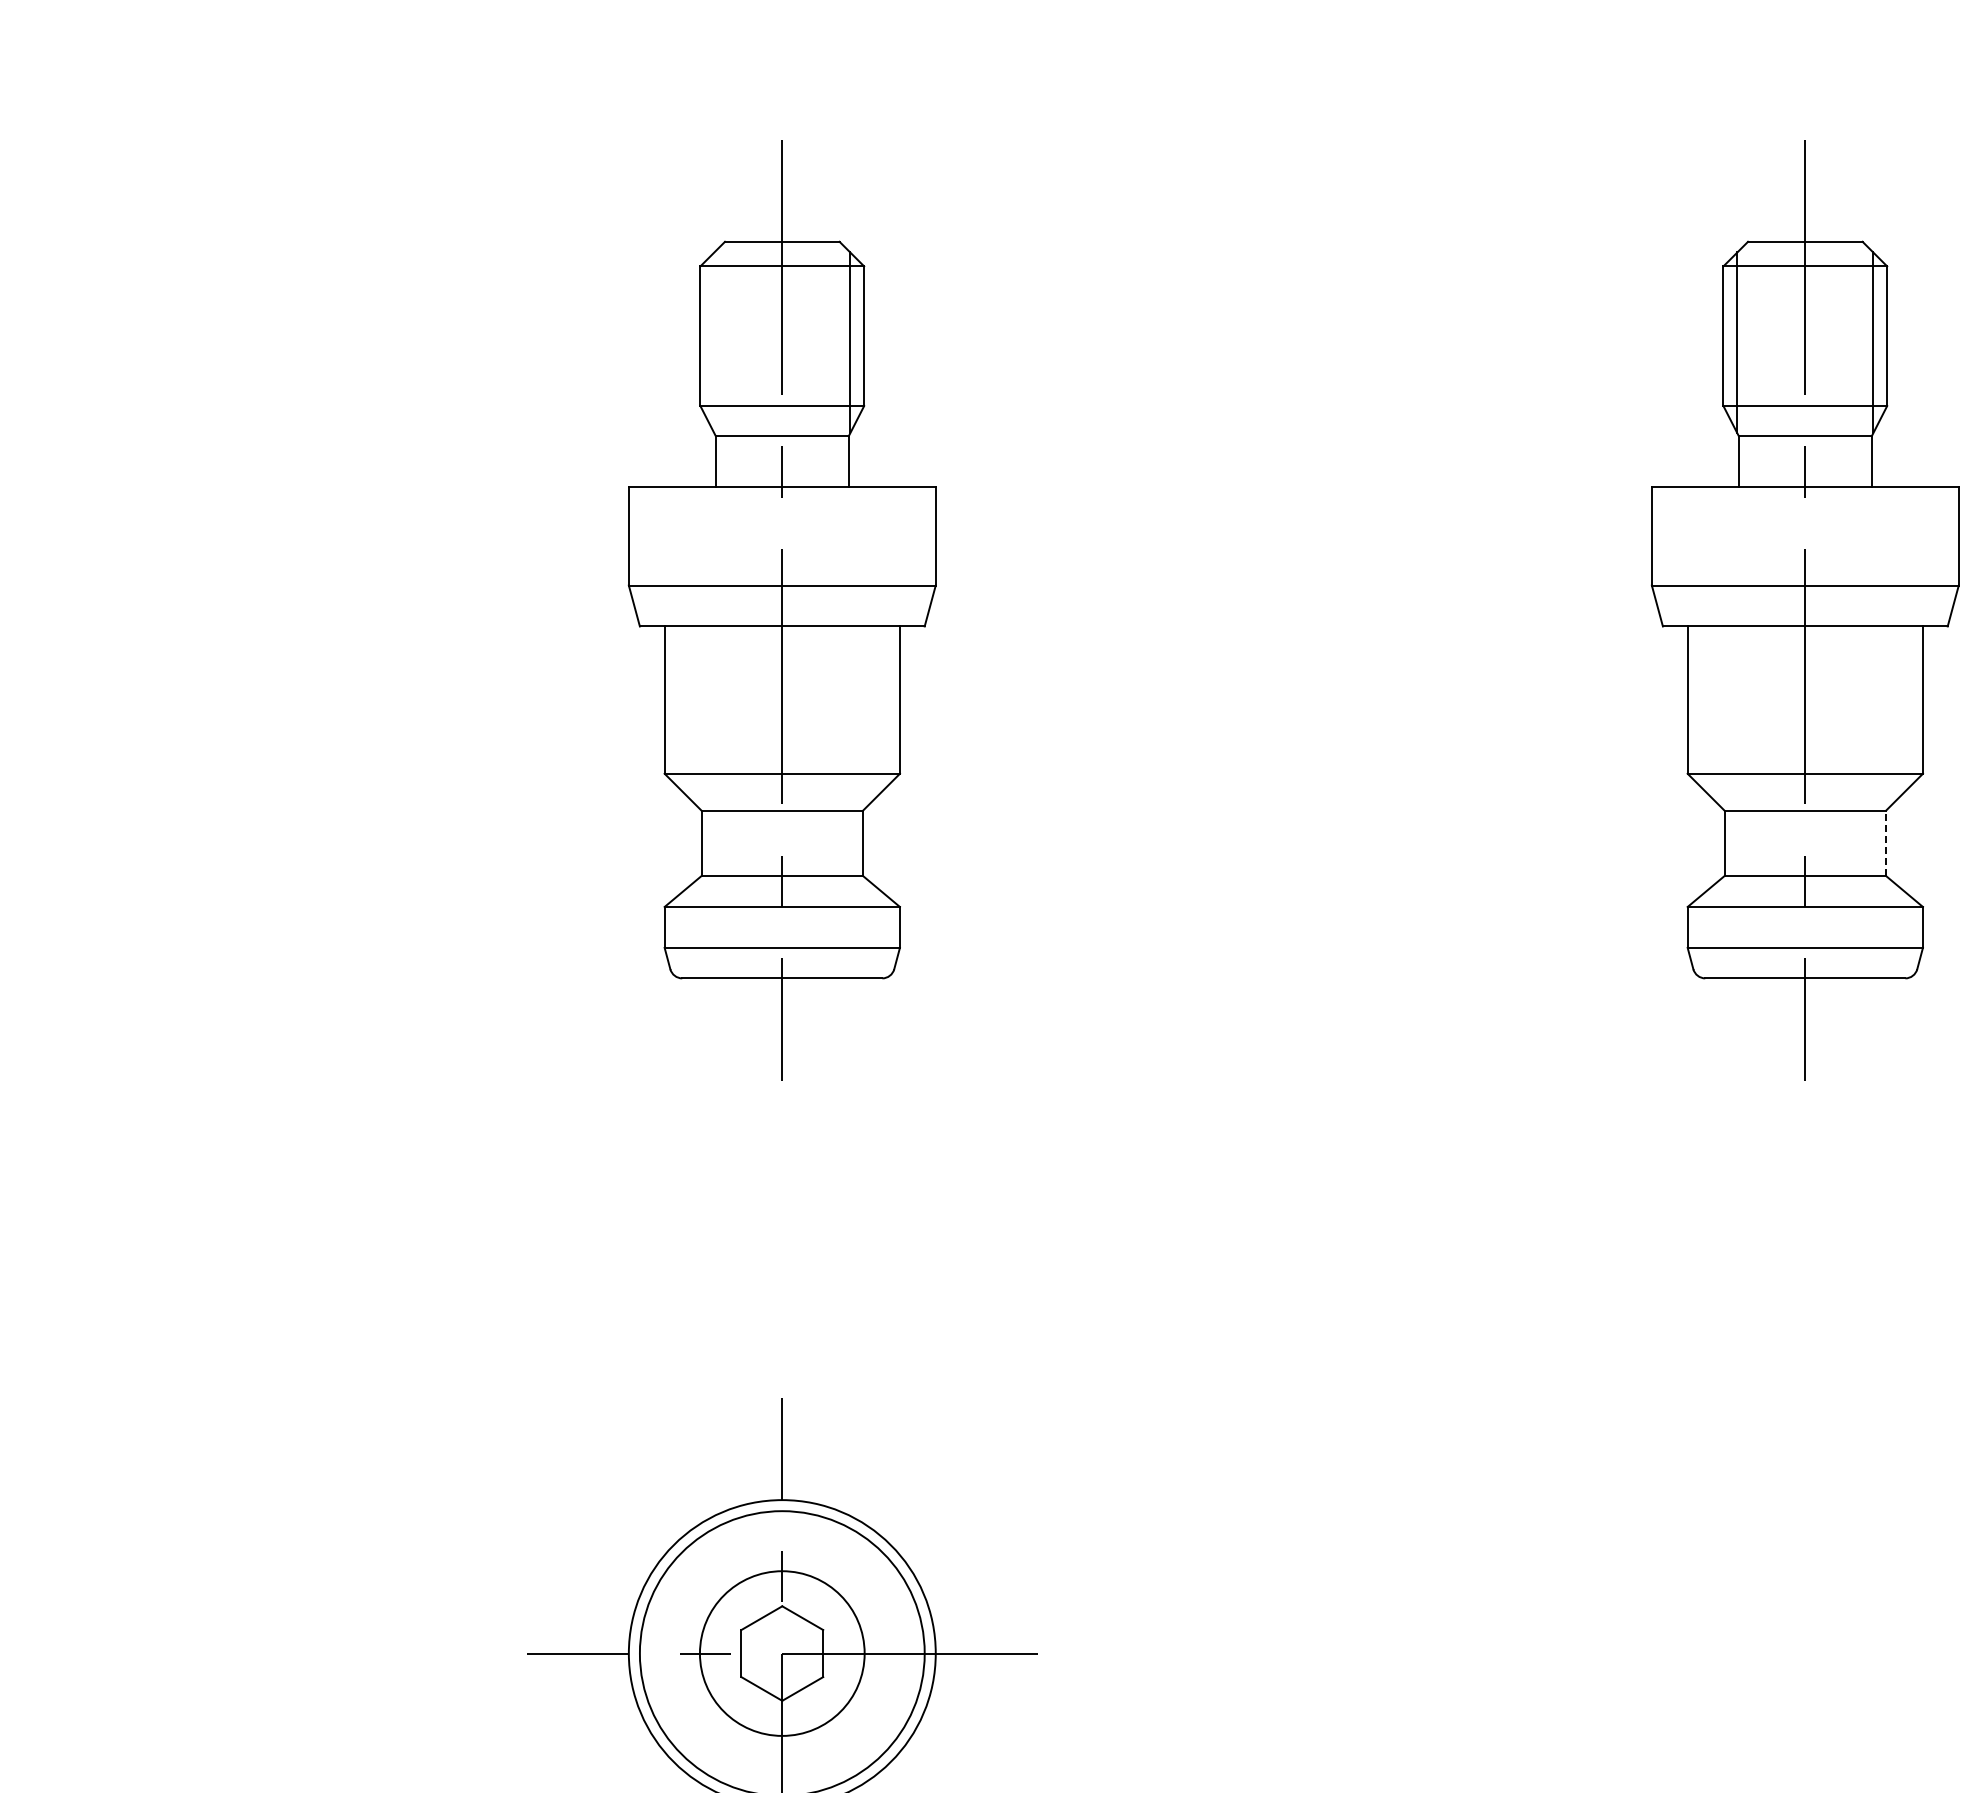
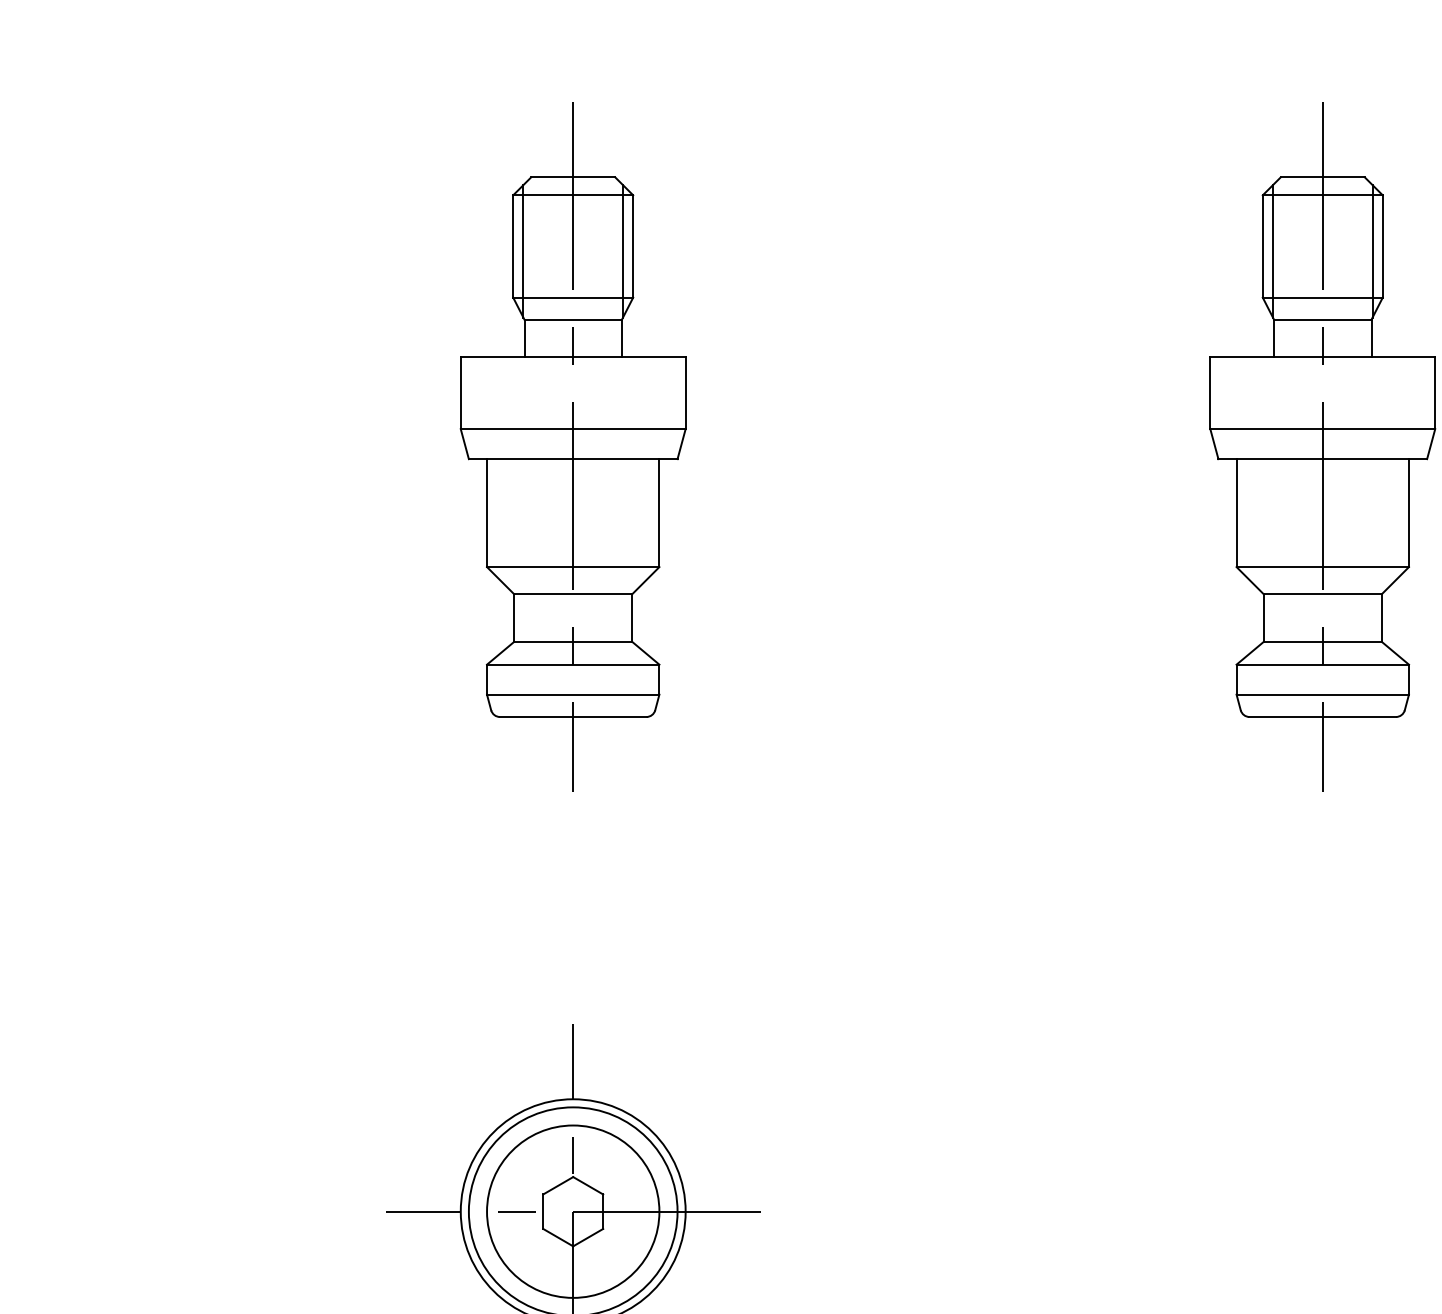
line: (714, 342) -> (523, 251), added
line: (1886, 843) -> (1382, 618), dashed -> solid
circle: (781, 1653) -> (572, 1211), size x1.43

